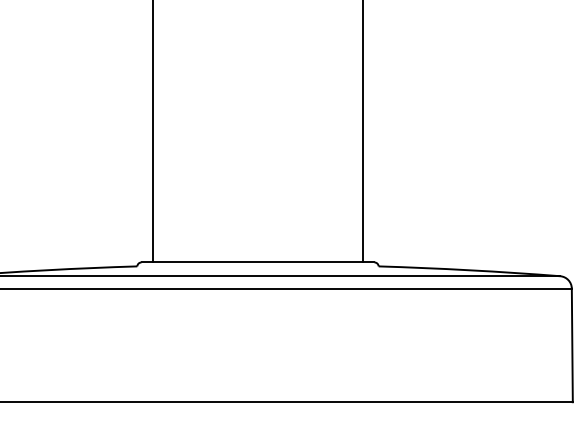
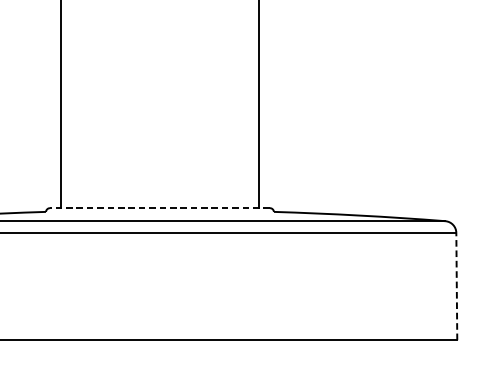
line: (257, 262) -> (159, 208), solid -> dashed
line: (572, 345) -> (456, 286), solid -> dashed

